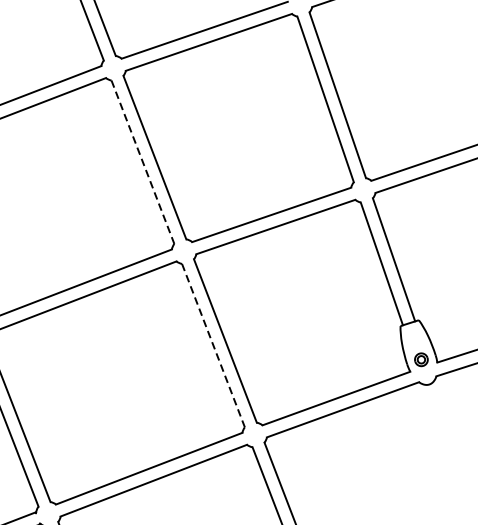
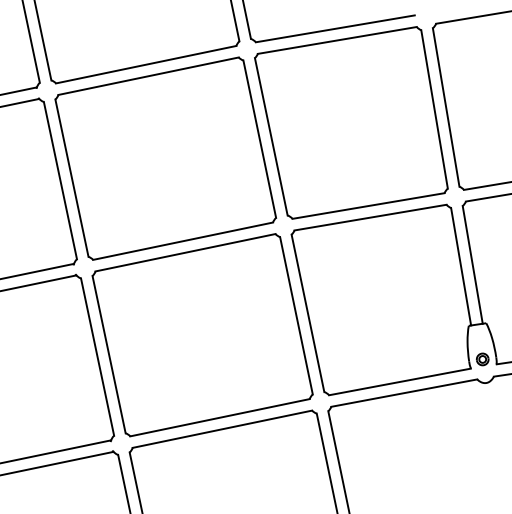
line: (142, 162) -> (259, 139), dashed -> solid
line: (213, 346) -> (296, 316), dashed -> solid

